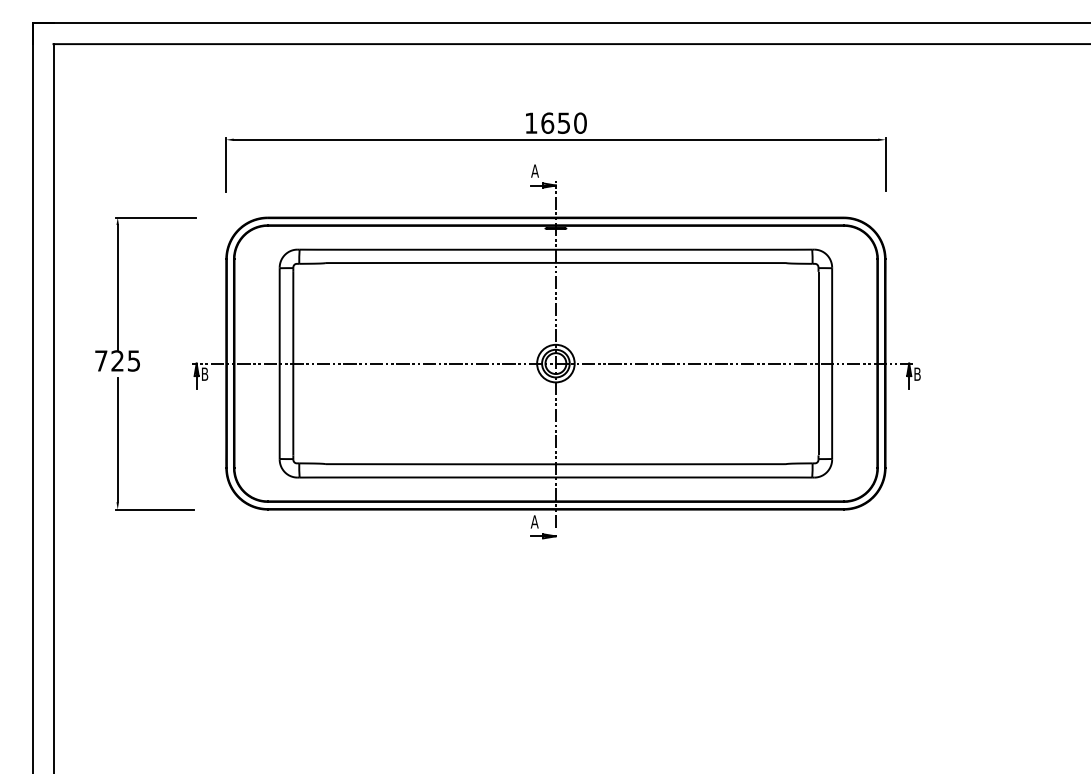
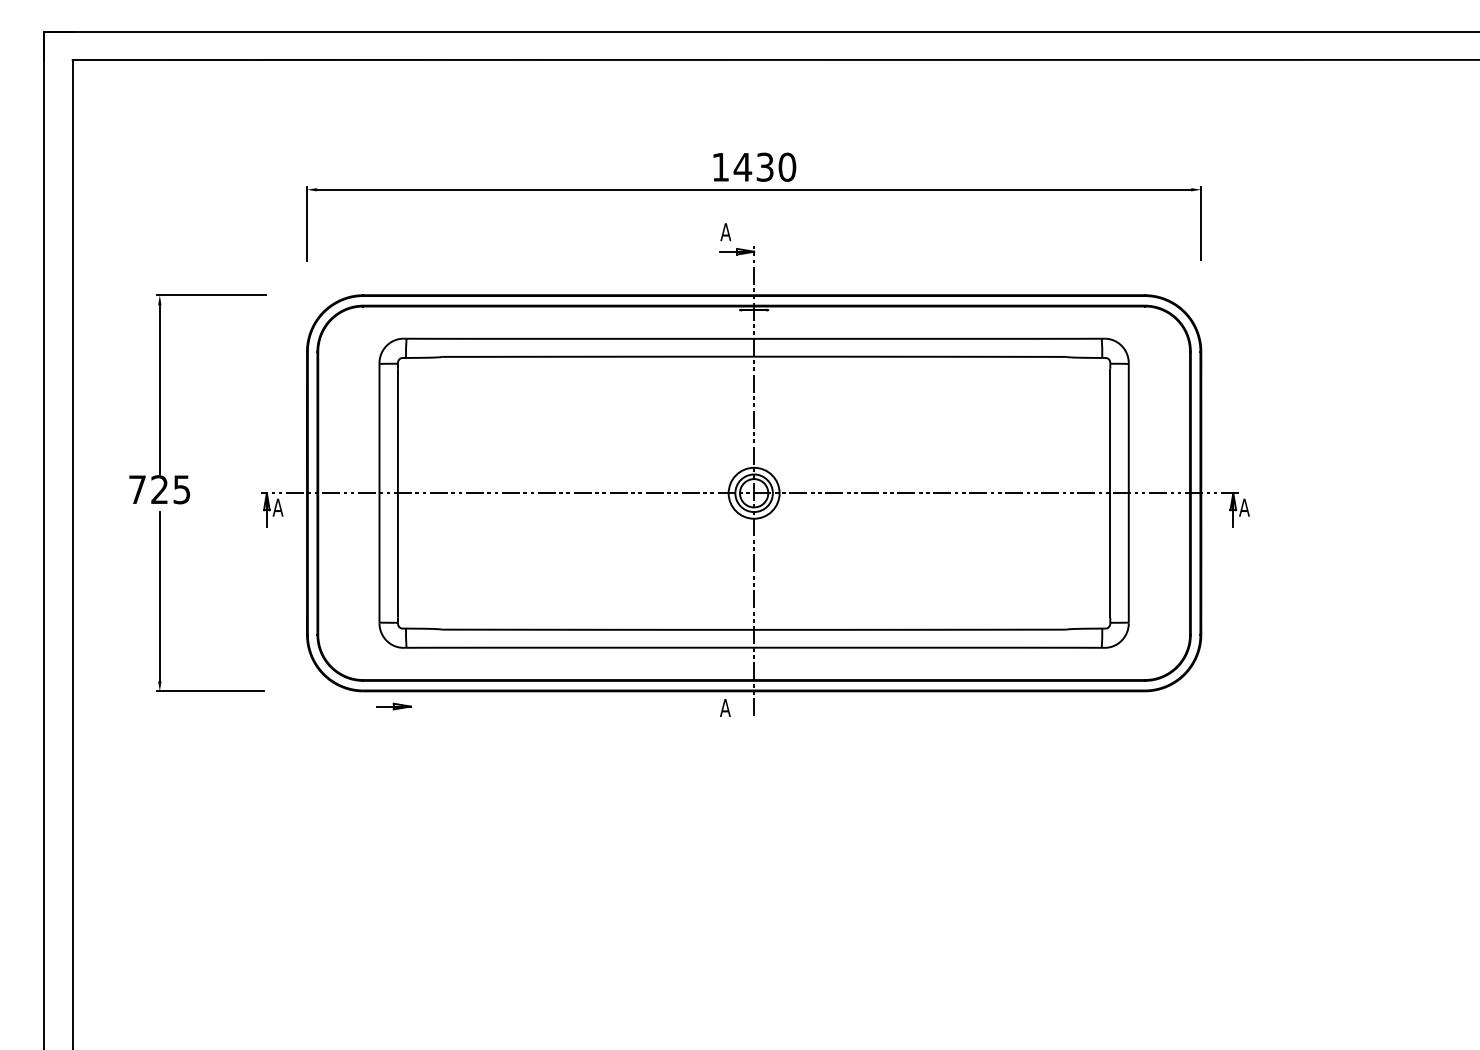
text: (555, 122) -> (753, 166), 1650 -> 1430
text: (204, 374) -> (277, 507), B -> A
text: (917, 374) -> (1244, 507), B -> A
part: (542, 536) -> (393, 706), moved

